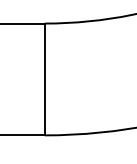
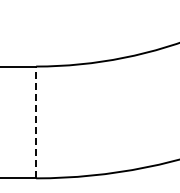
line: (45, 79) -> (36, 122), solid -> dashed

